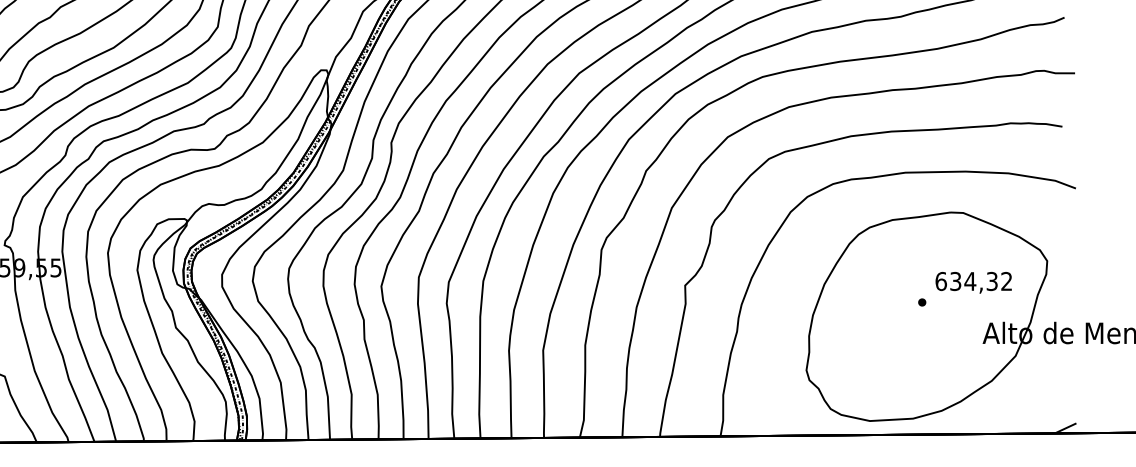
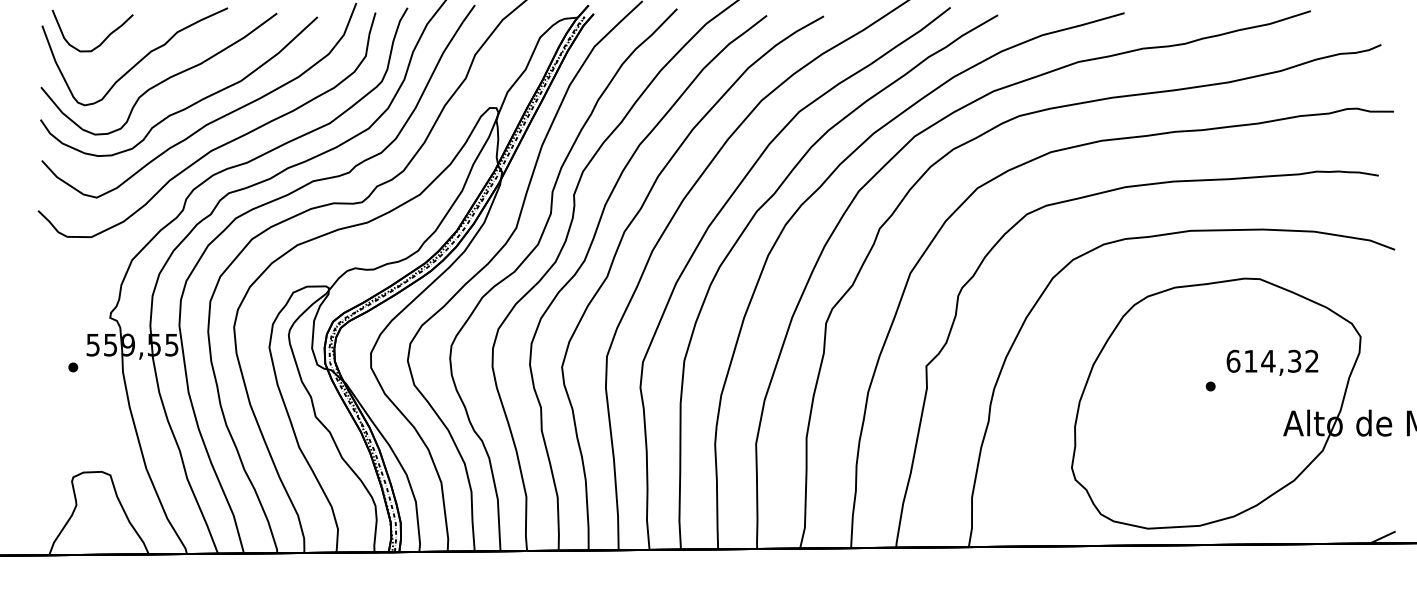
text: (955, 280) -> (1250, 360), 634,32 -> 614,32

